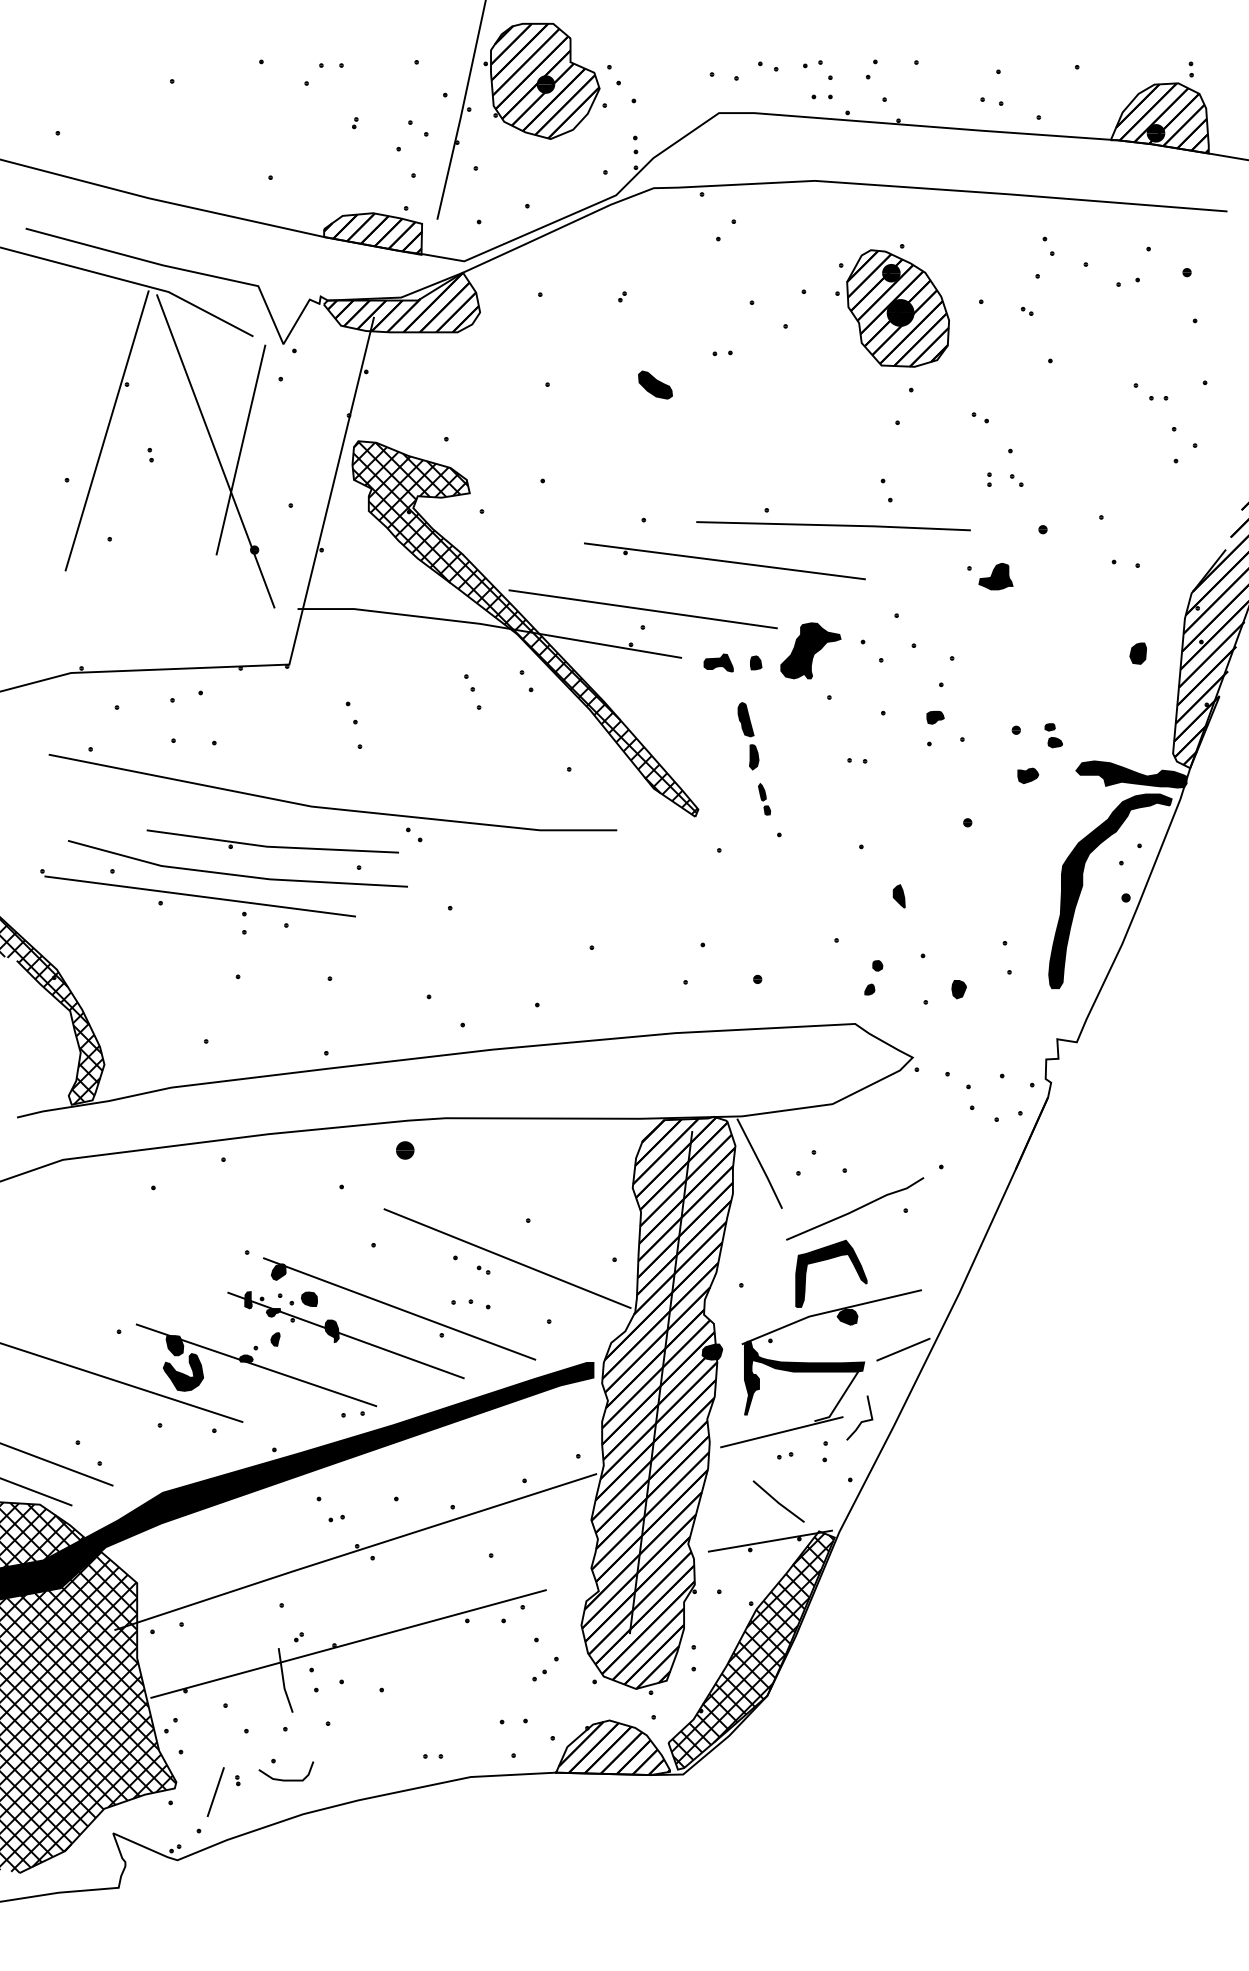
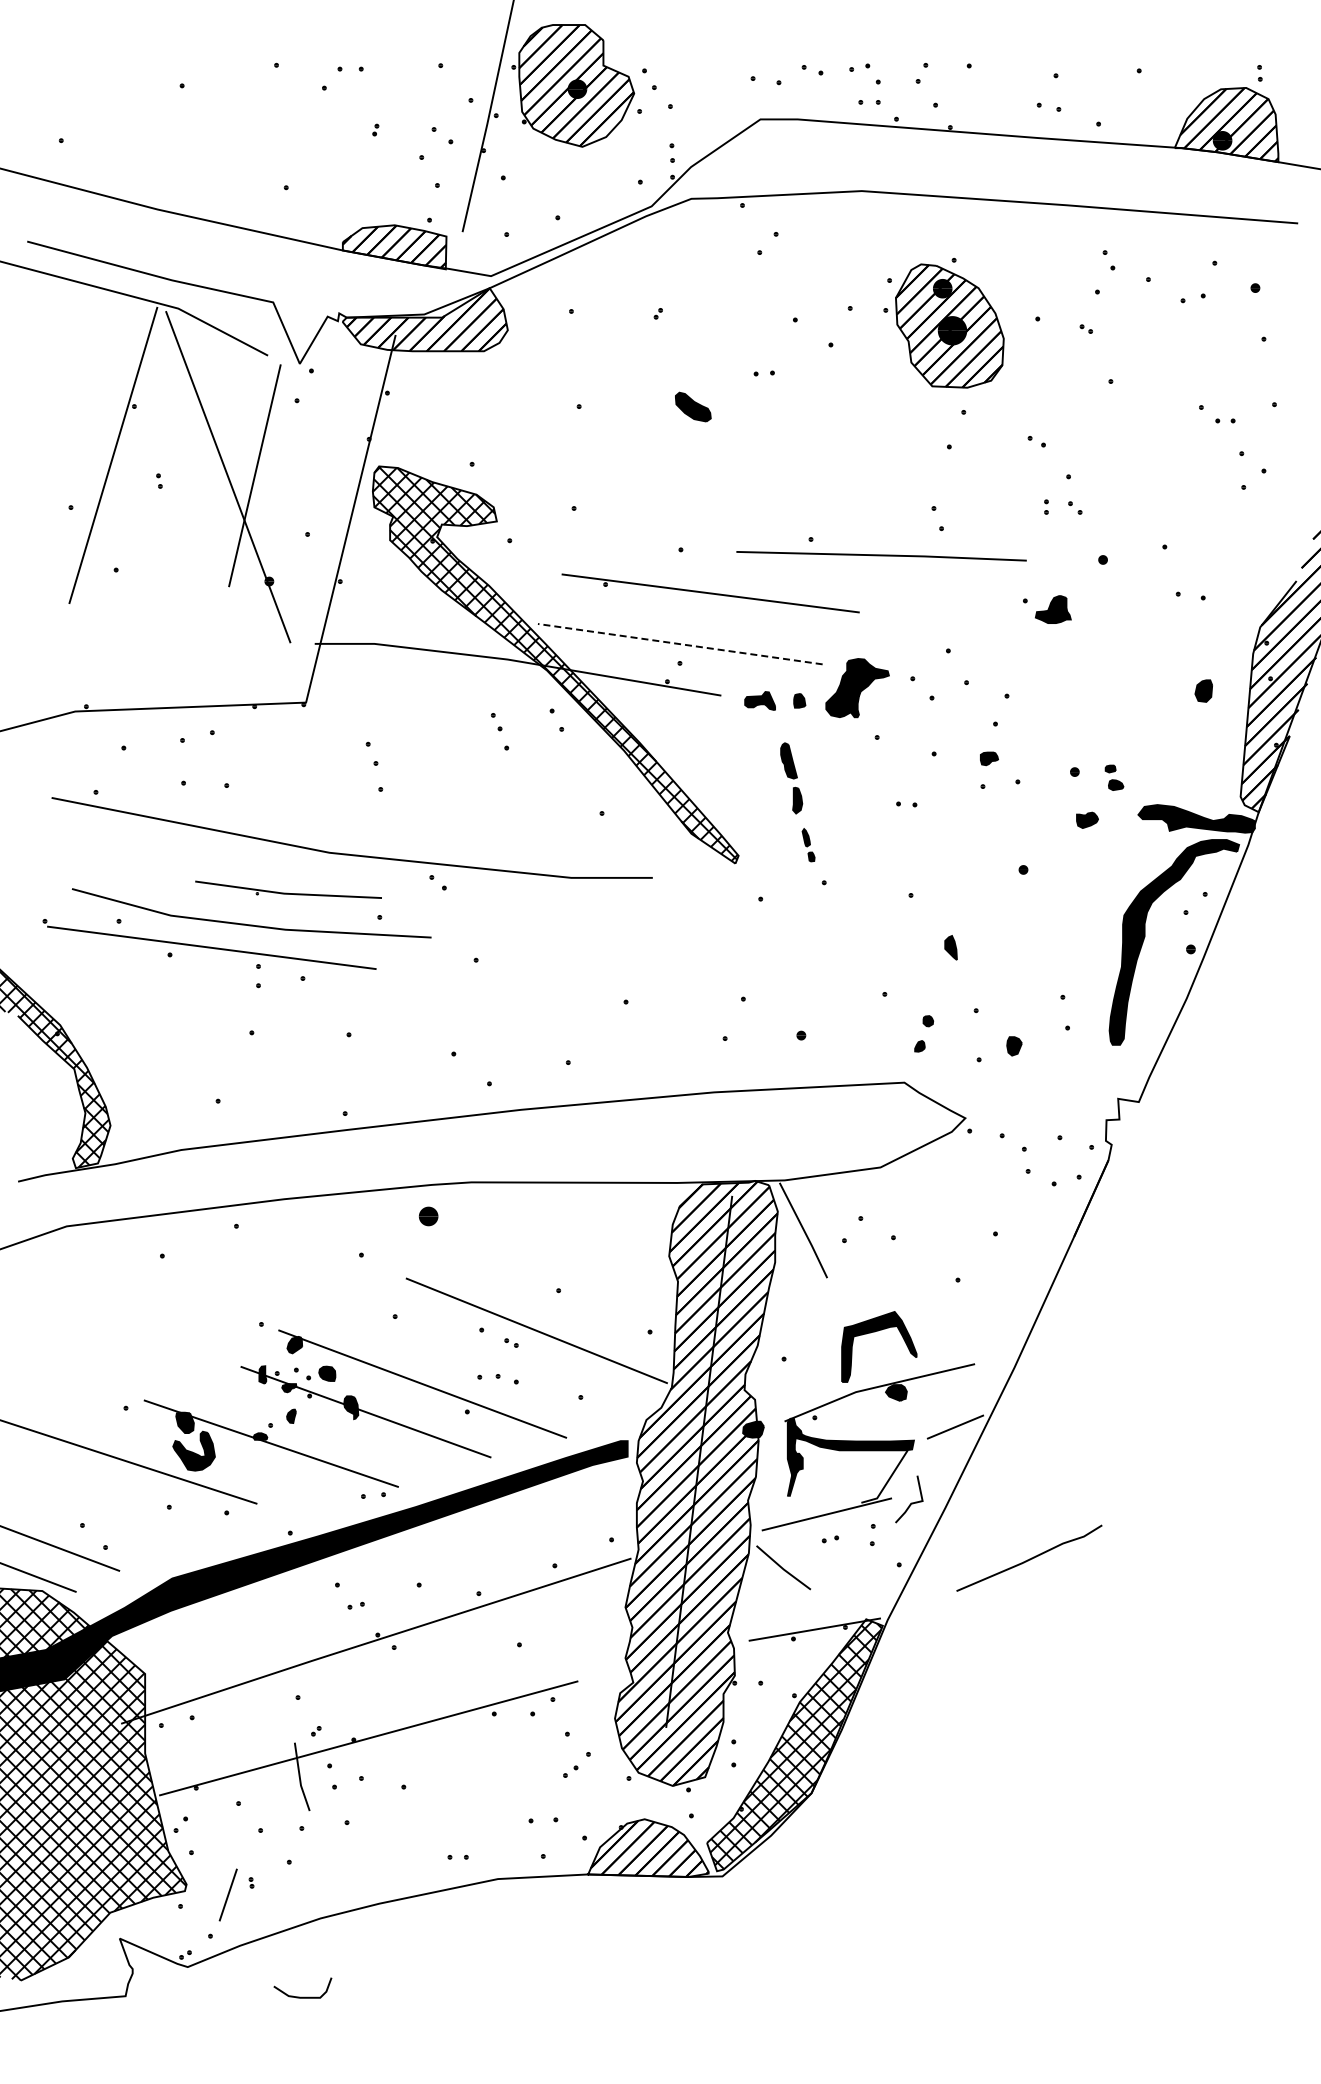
part: (724, 561) -> (710, 593), moved
line: (643, 609) -> (680, 644), solid -> dashed
part: (272, 841) -> (288, 889), size x0.7
line: (855, 1209) -> (1029, 1558), moved
line: (777, 1501) -> (782, 1567), moved
curve: (285, 1779) -> (302, 1996), moved

